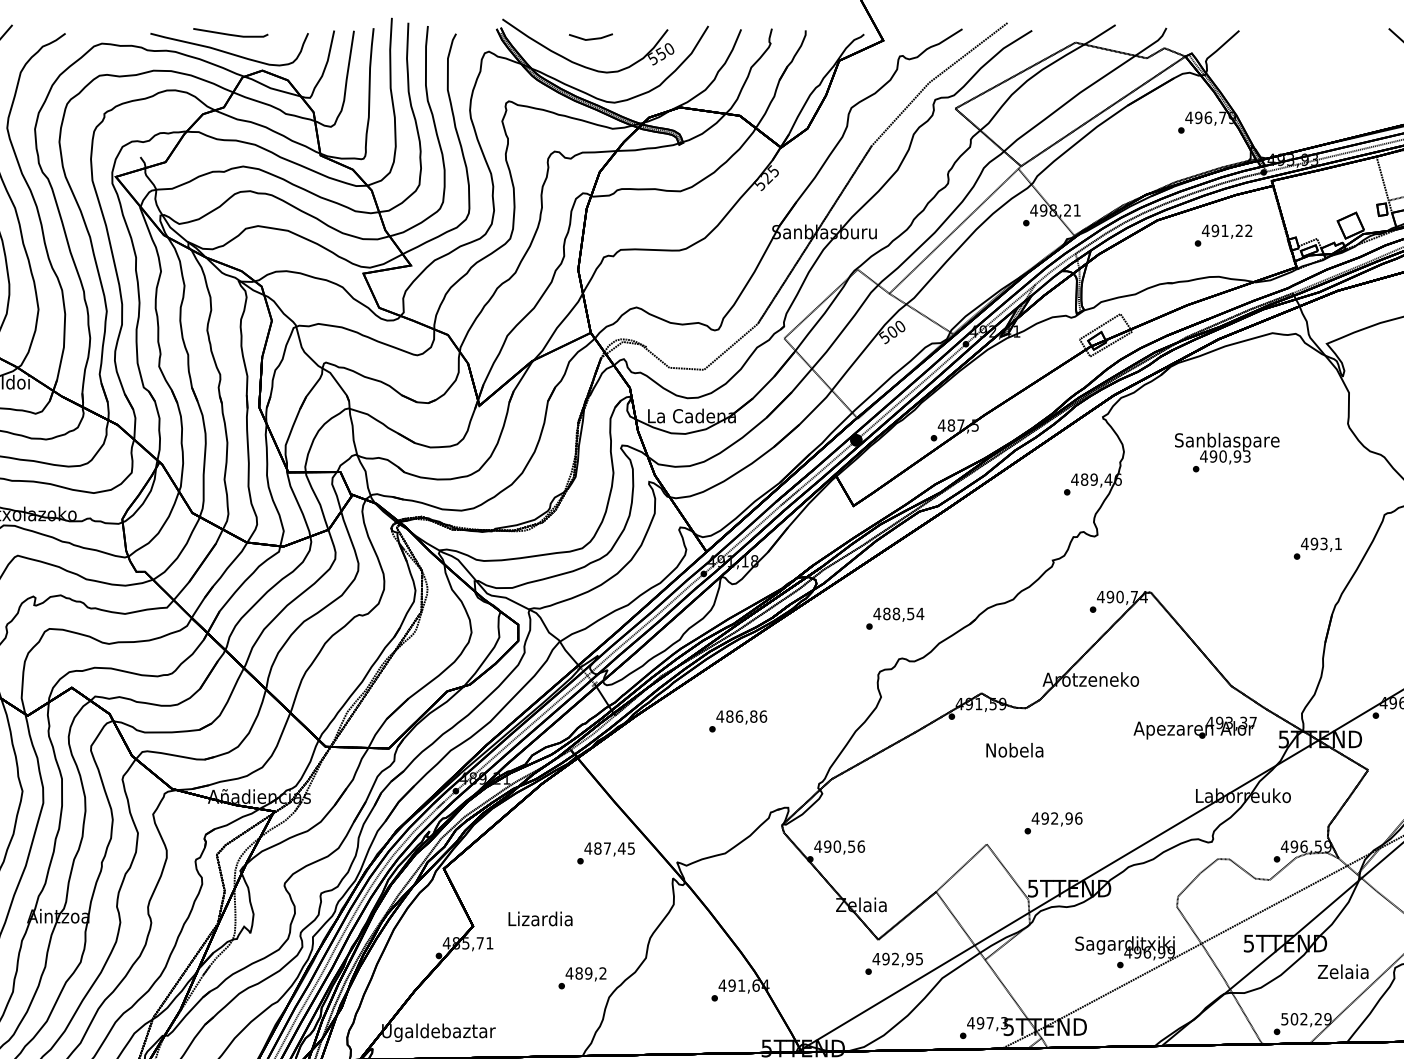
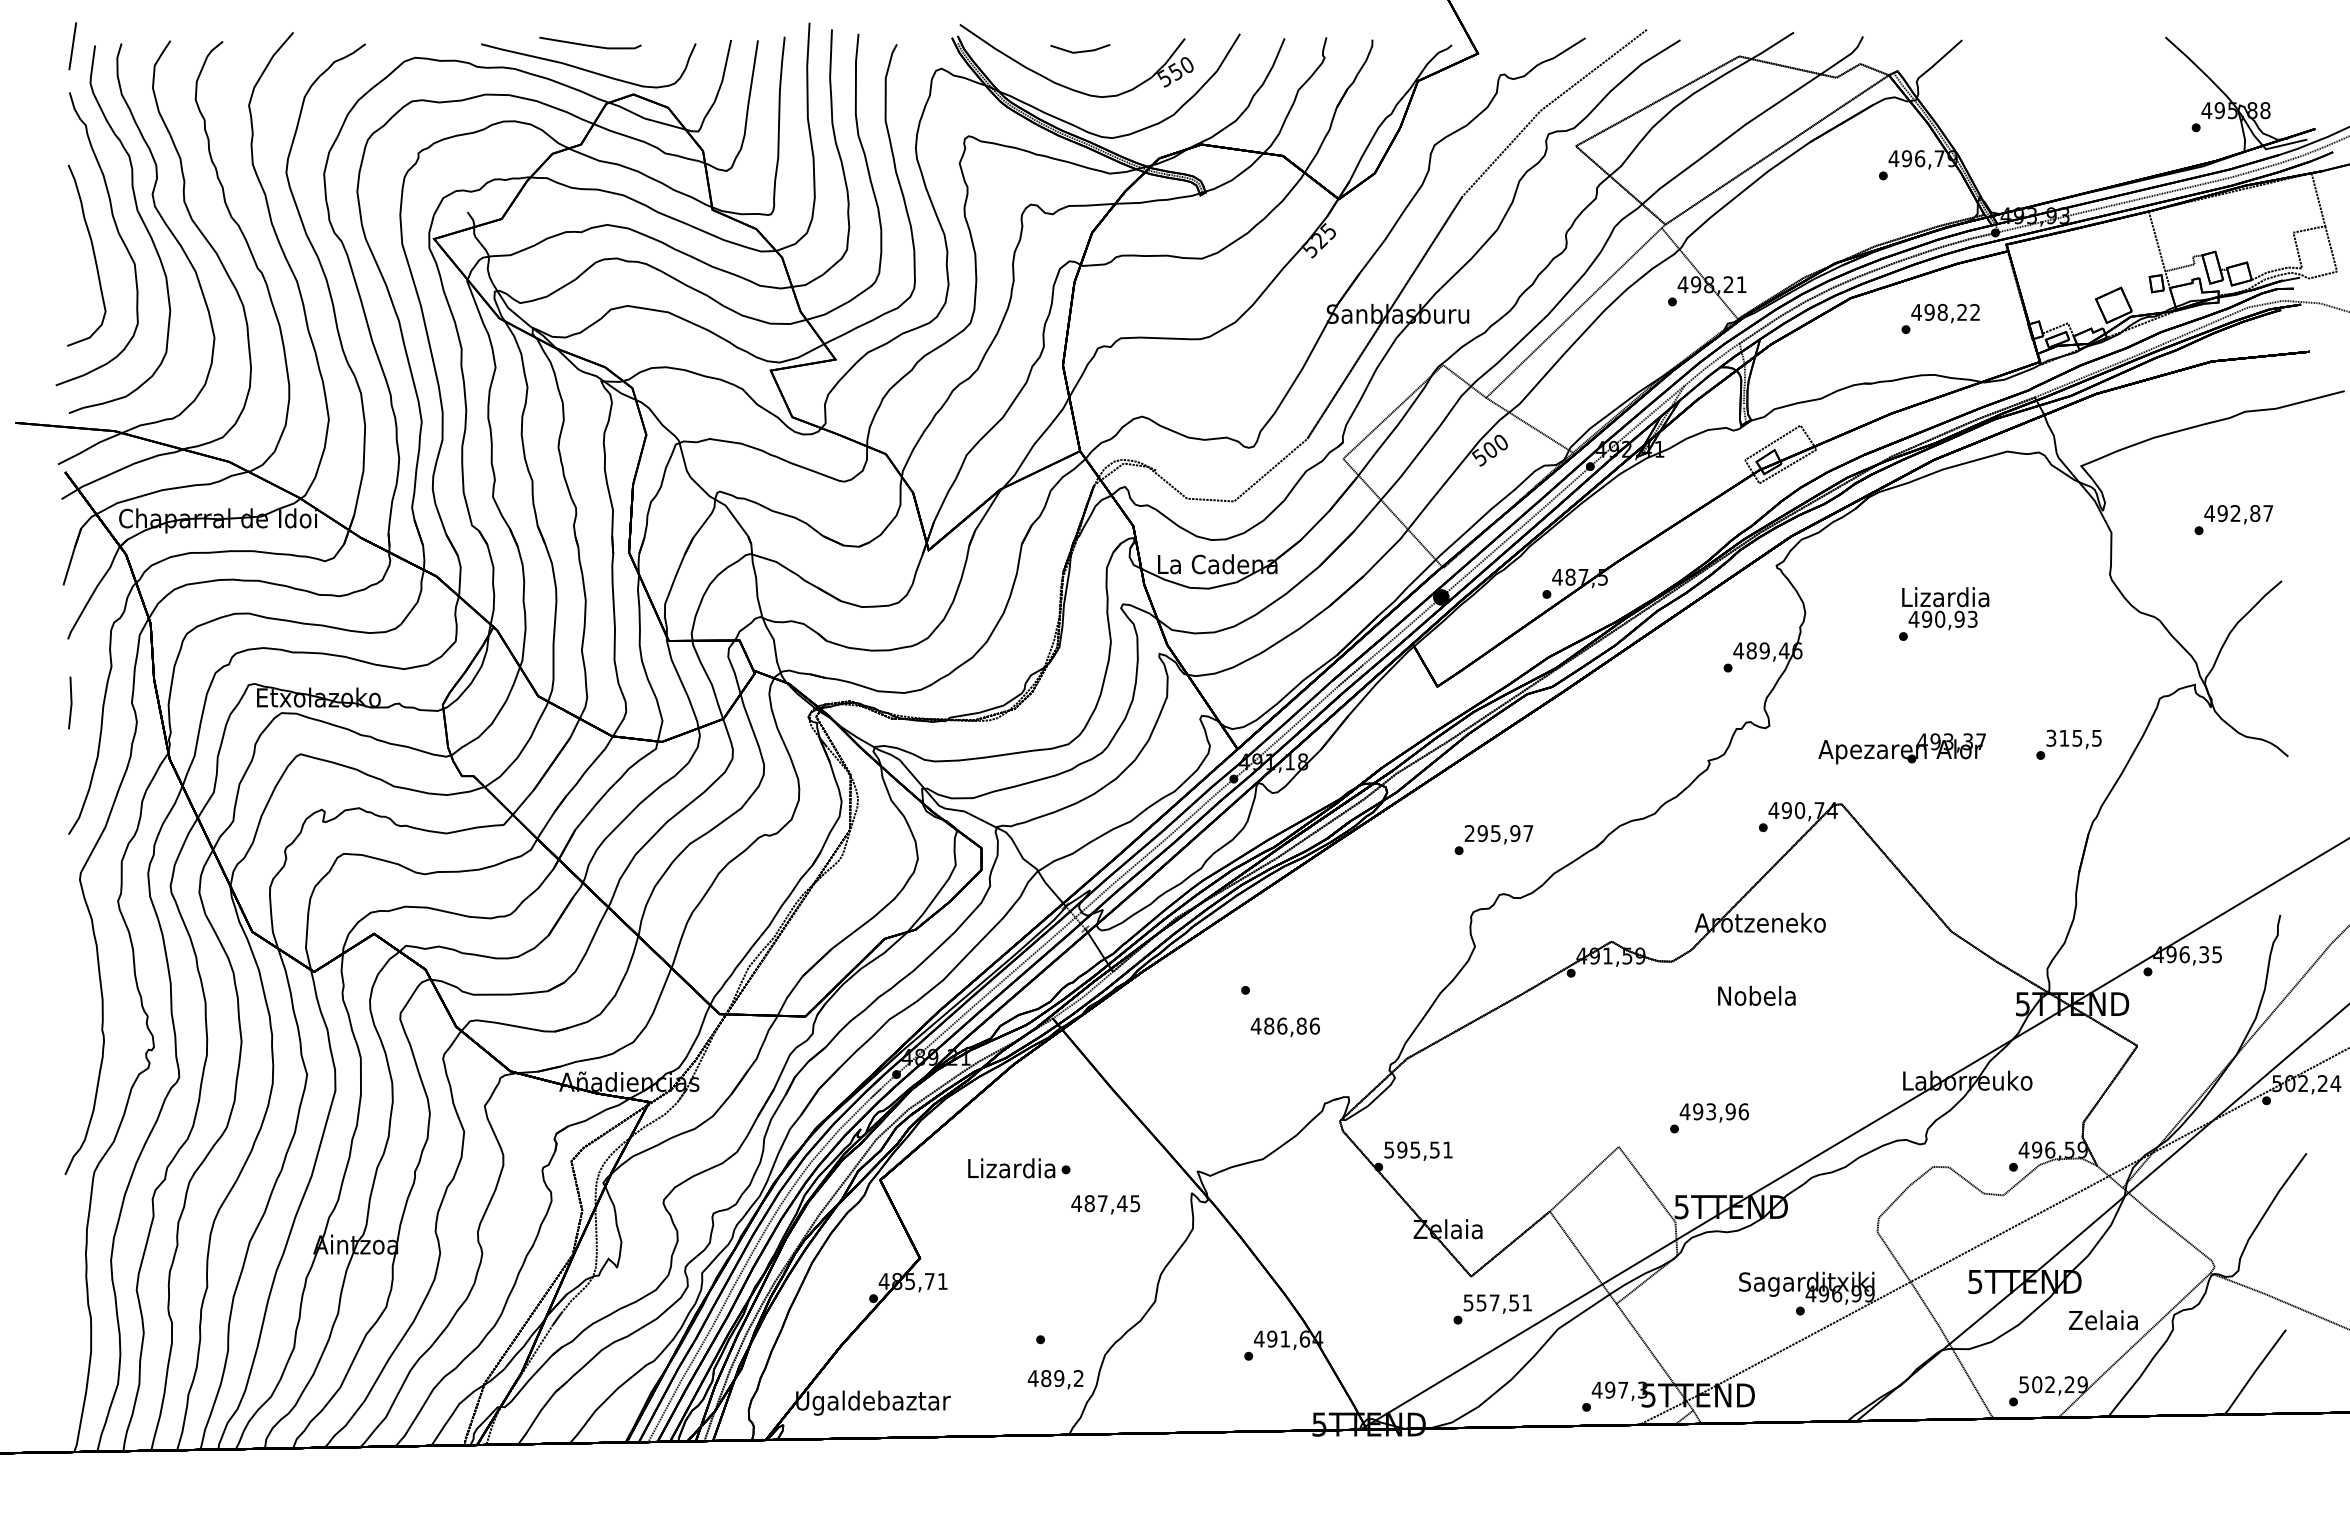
text: (1224, 230) -> (1942, 311), 491,22 -> 498,22
text: (1227, 441) -> (1945, 599), Sanblaspare -> Lizardia
text: (1321, 543) -> (2073, 737), 493,1 -> 315,5
text: (898, 613) -> (1498, 833), 488,54 -> 295,97
text: (741, 716) -> (1284, 1026), moved
text: (1194, 727) -> (1901, 748), moved
text: (1014, 749) -> (1756, 995), moved
text: (1055, 818) -> (1711, 1111), 492,96 -> 493,96
text: (839, 846) -> (1418, 1149), 490,56 -> 595,51
text: (609, 849) -> (1105, 1204), moved
text: (540, 919) -> (1011, 1168), moved
text: (897, 958) -> (1497, 1302), 492,95 -> 557,51
text: (585, 974) -> (1055, 1379), moved

